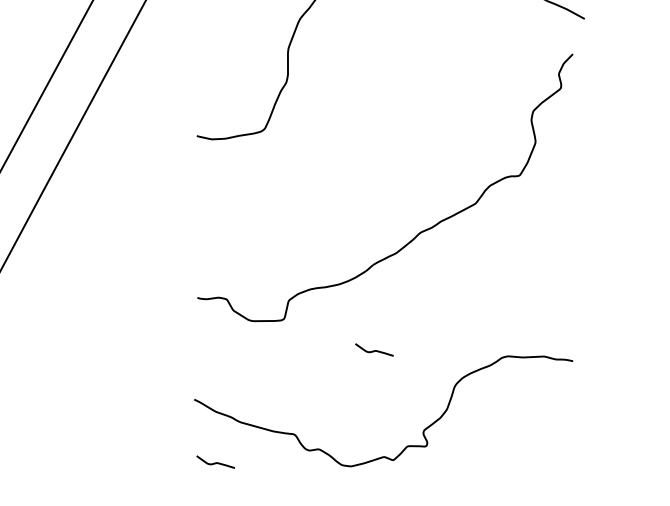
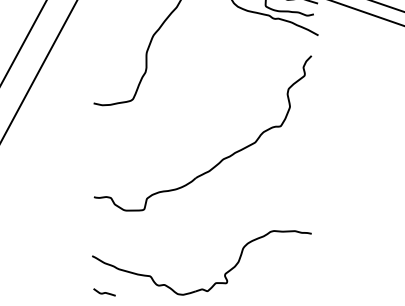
curve: (374, 350) -> (196, 227), removed

